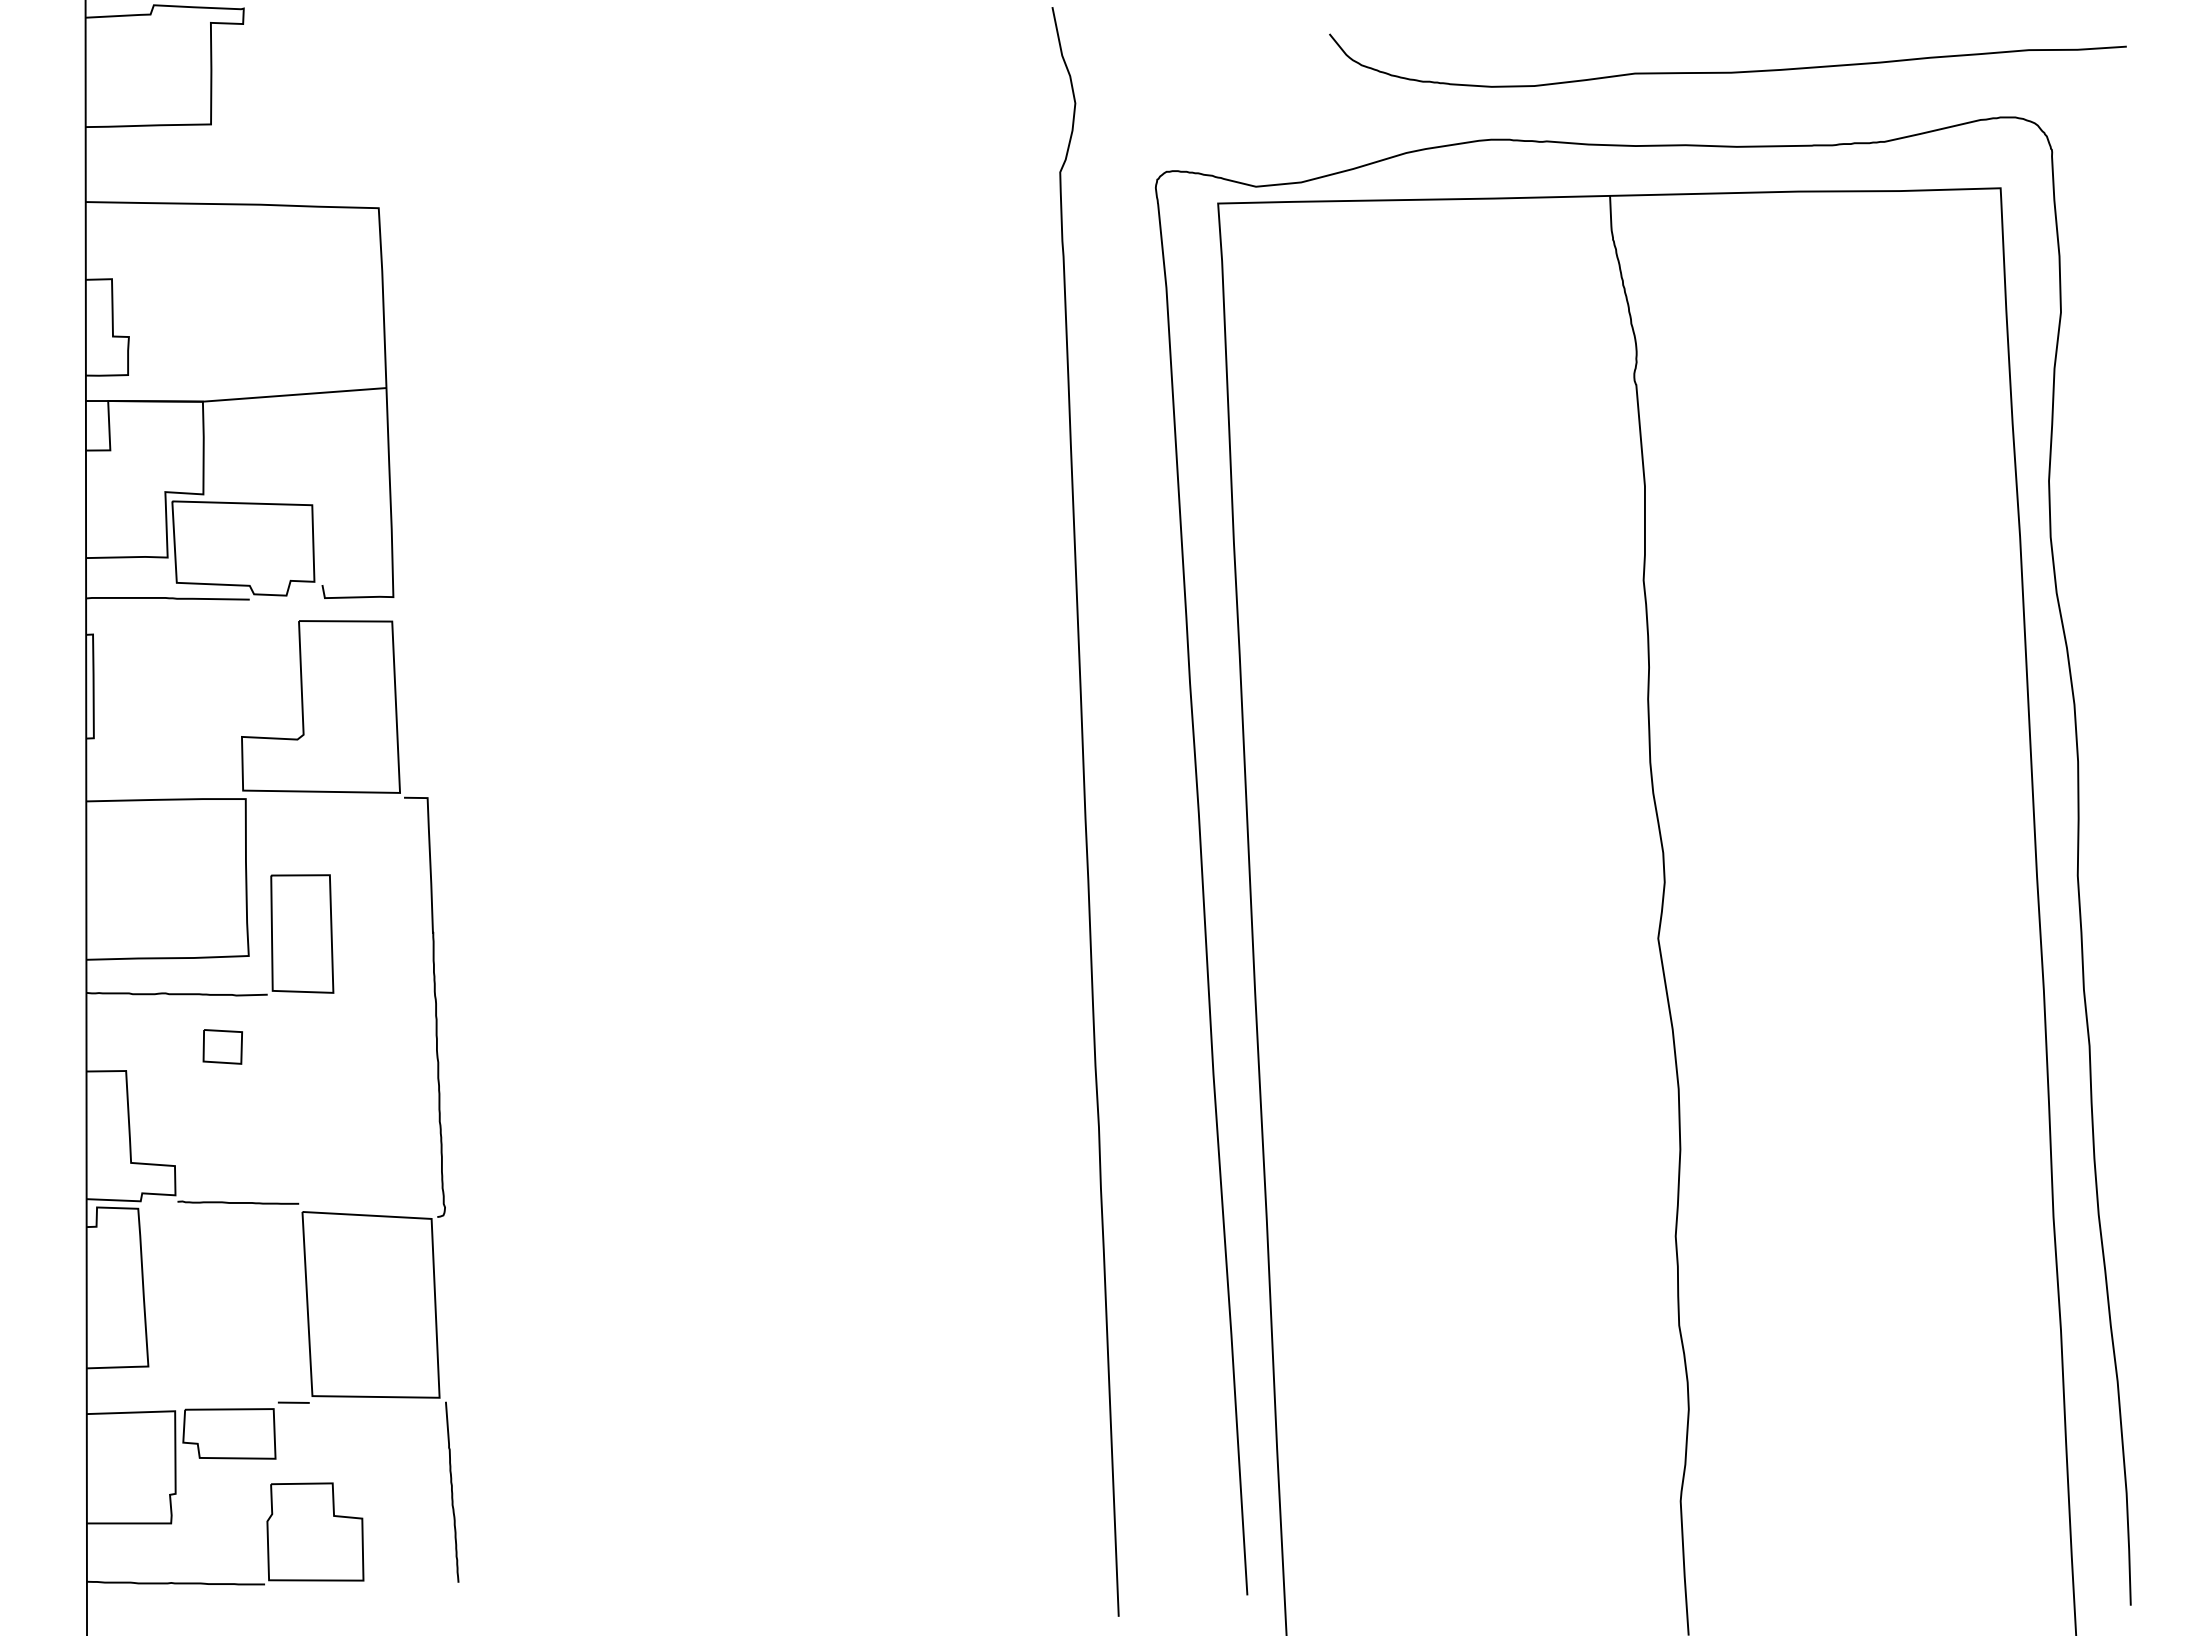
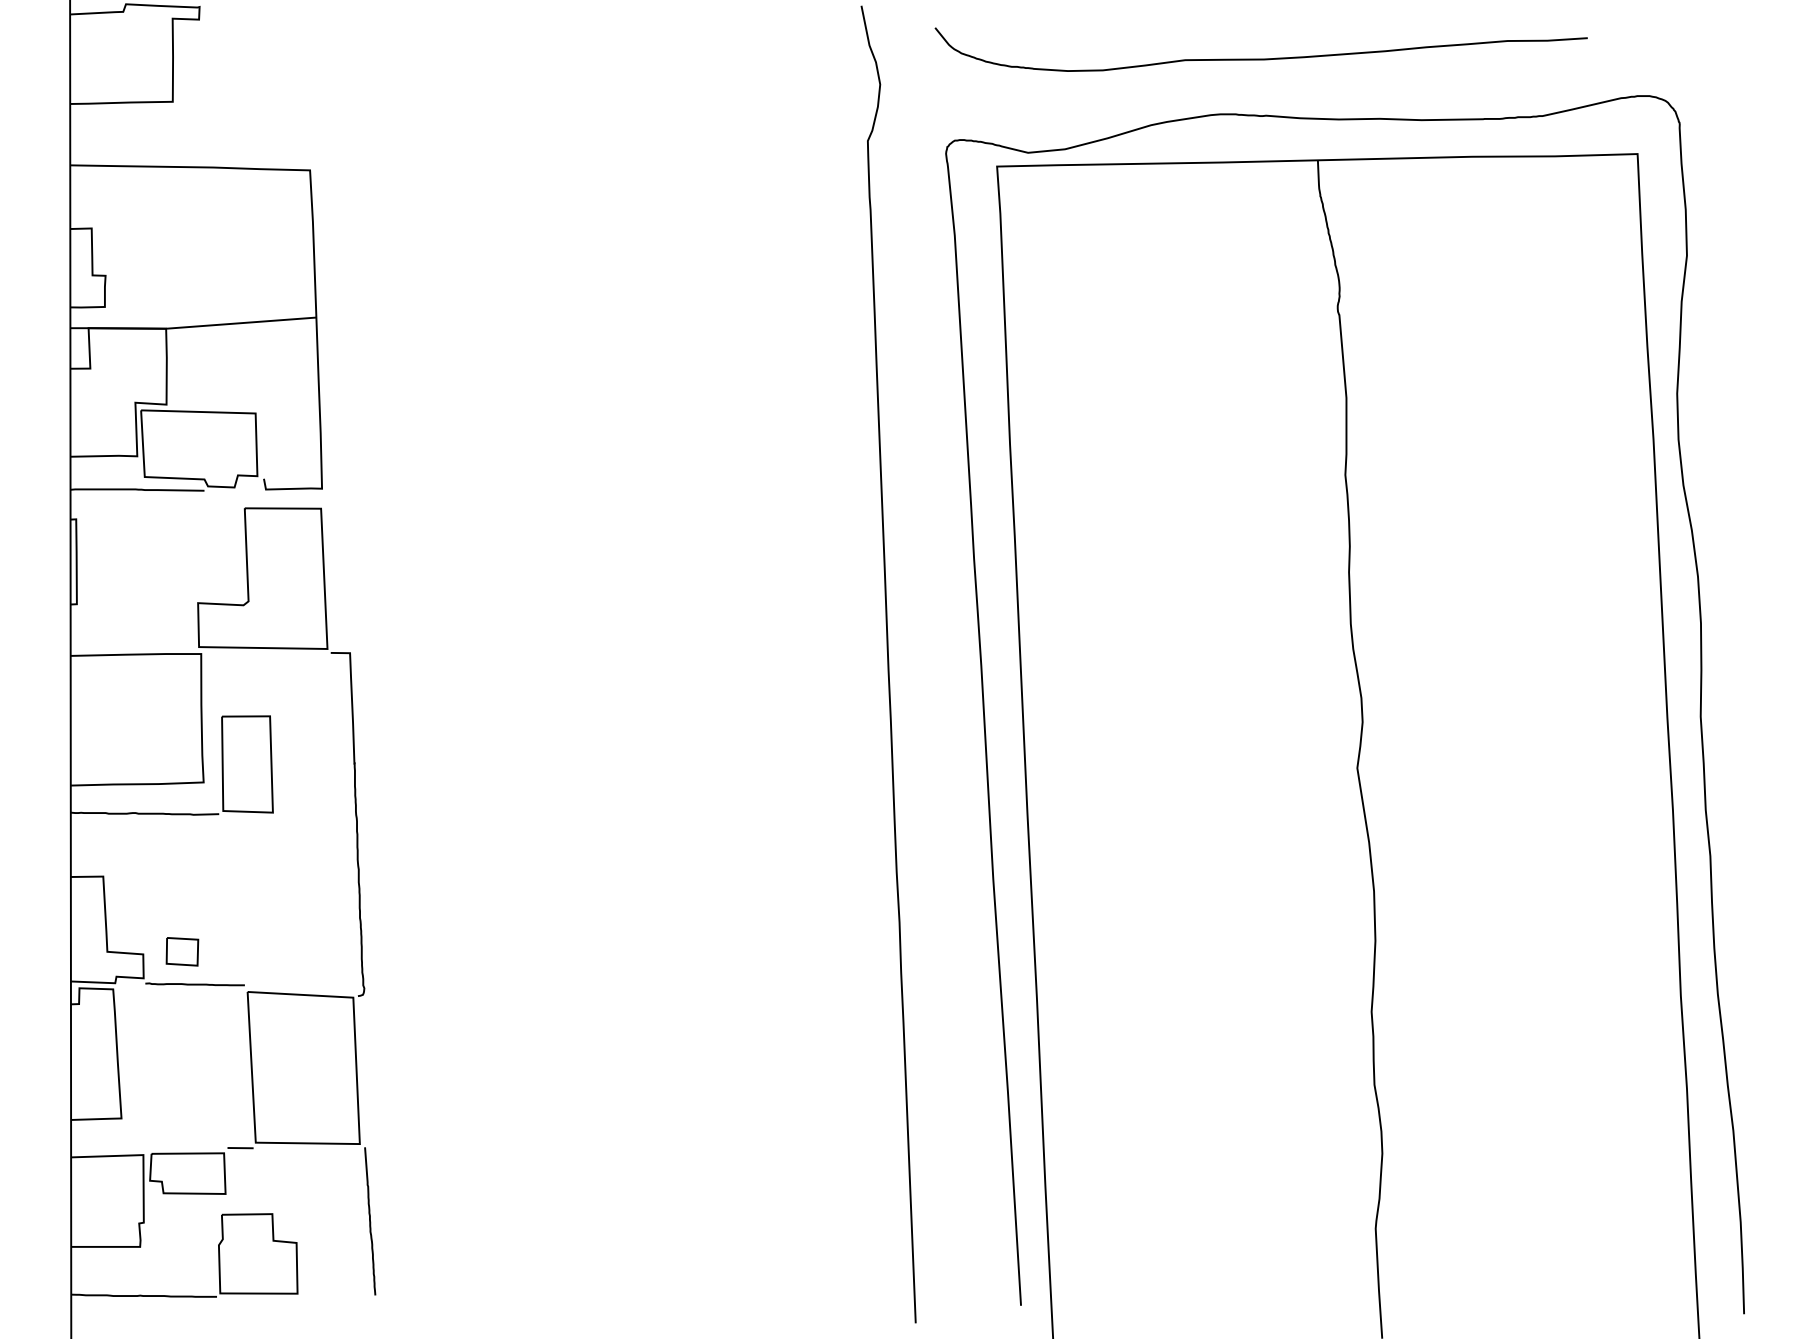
curve: (1727, 71) -> (1260, 58), moved
part: (222, 1046) -> (182, 951), moved

